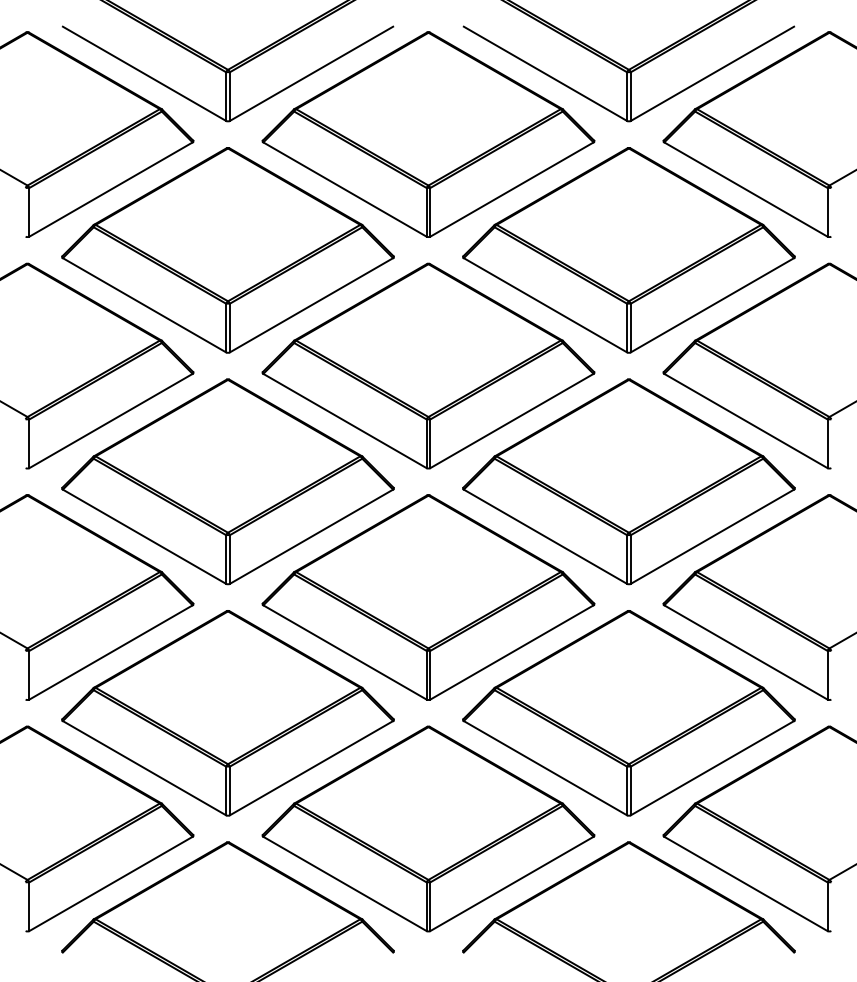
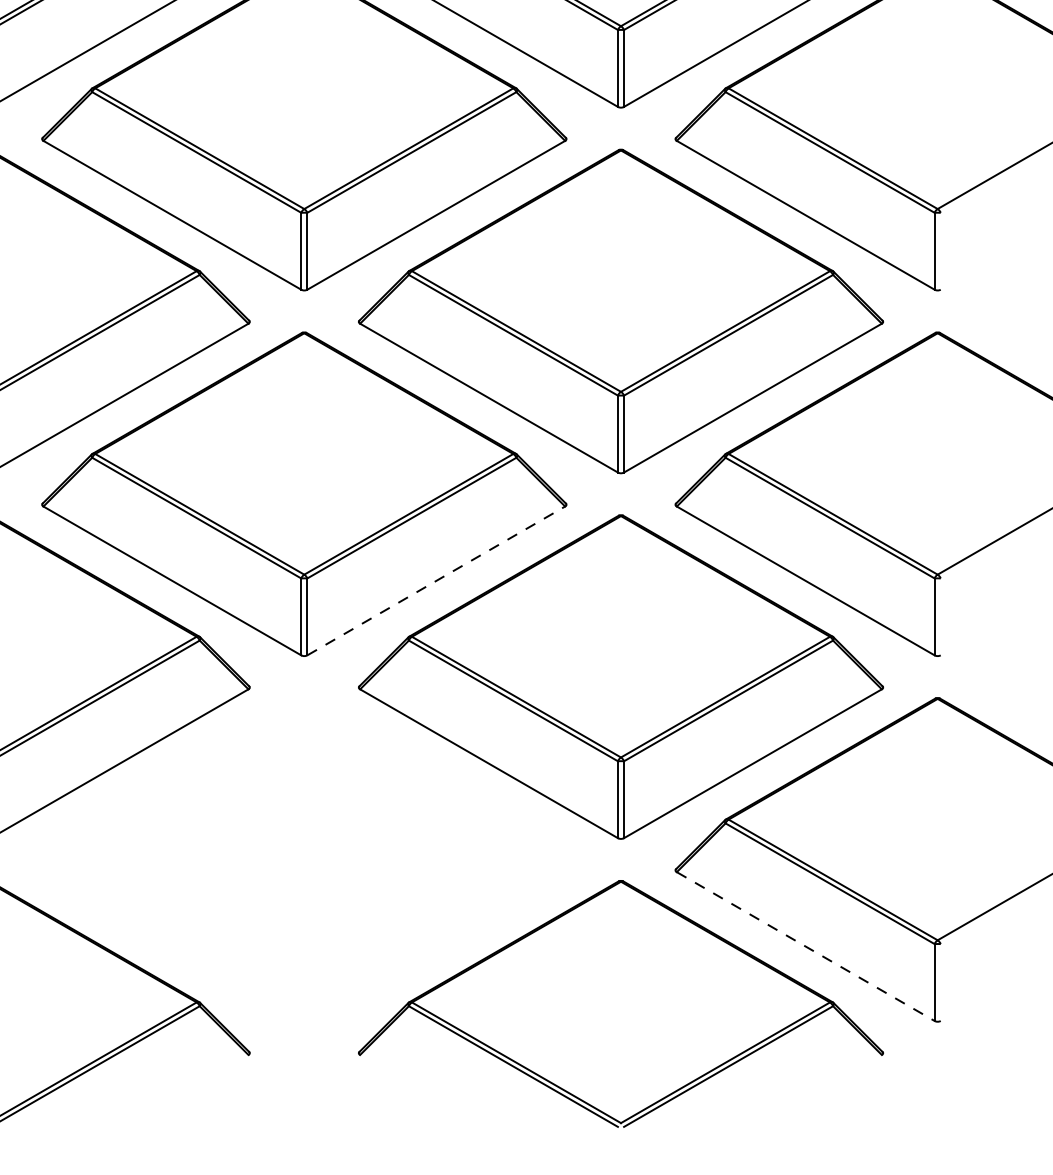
line: (512, 652) -> (437, 581), solid -> dashed
part: (428, 828) -> (304, 859), removed
line: (746, 884) -> (806, 947), solid -> dashed

